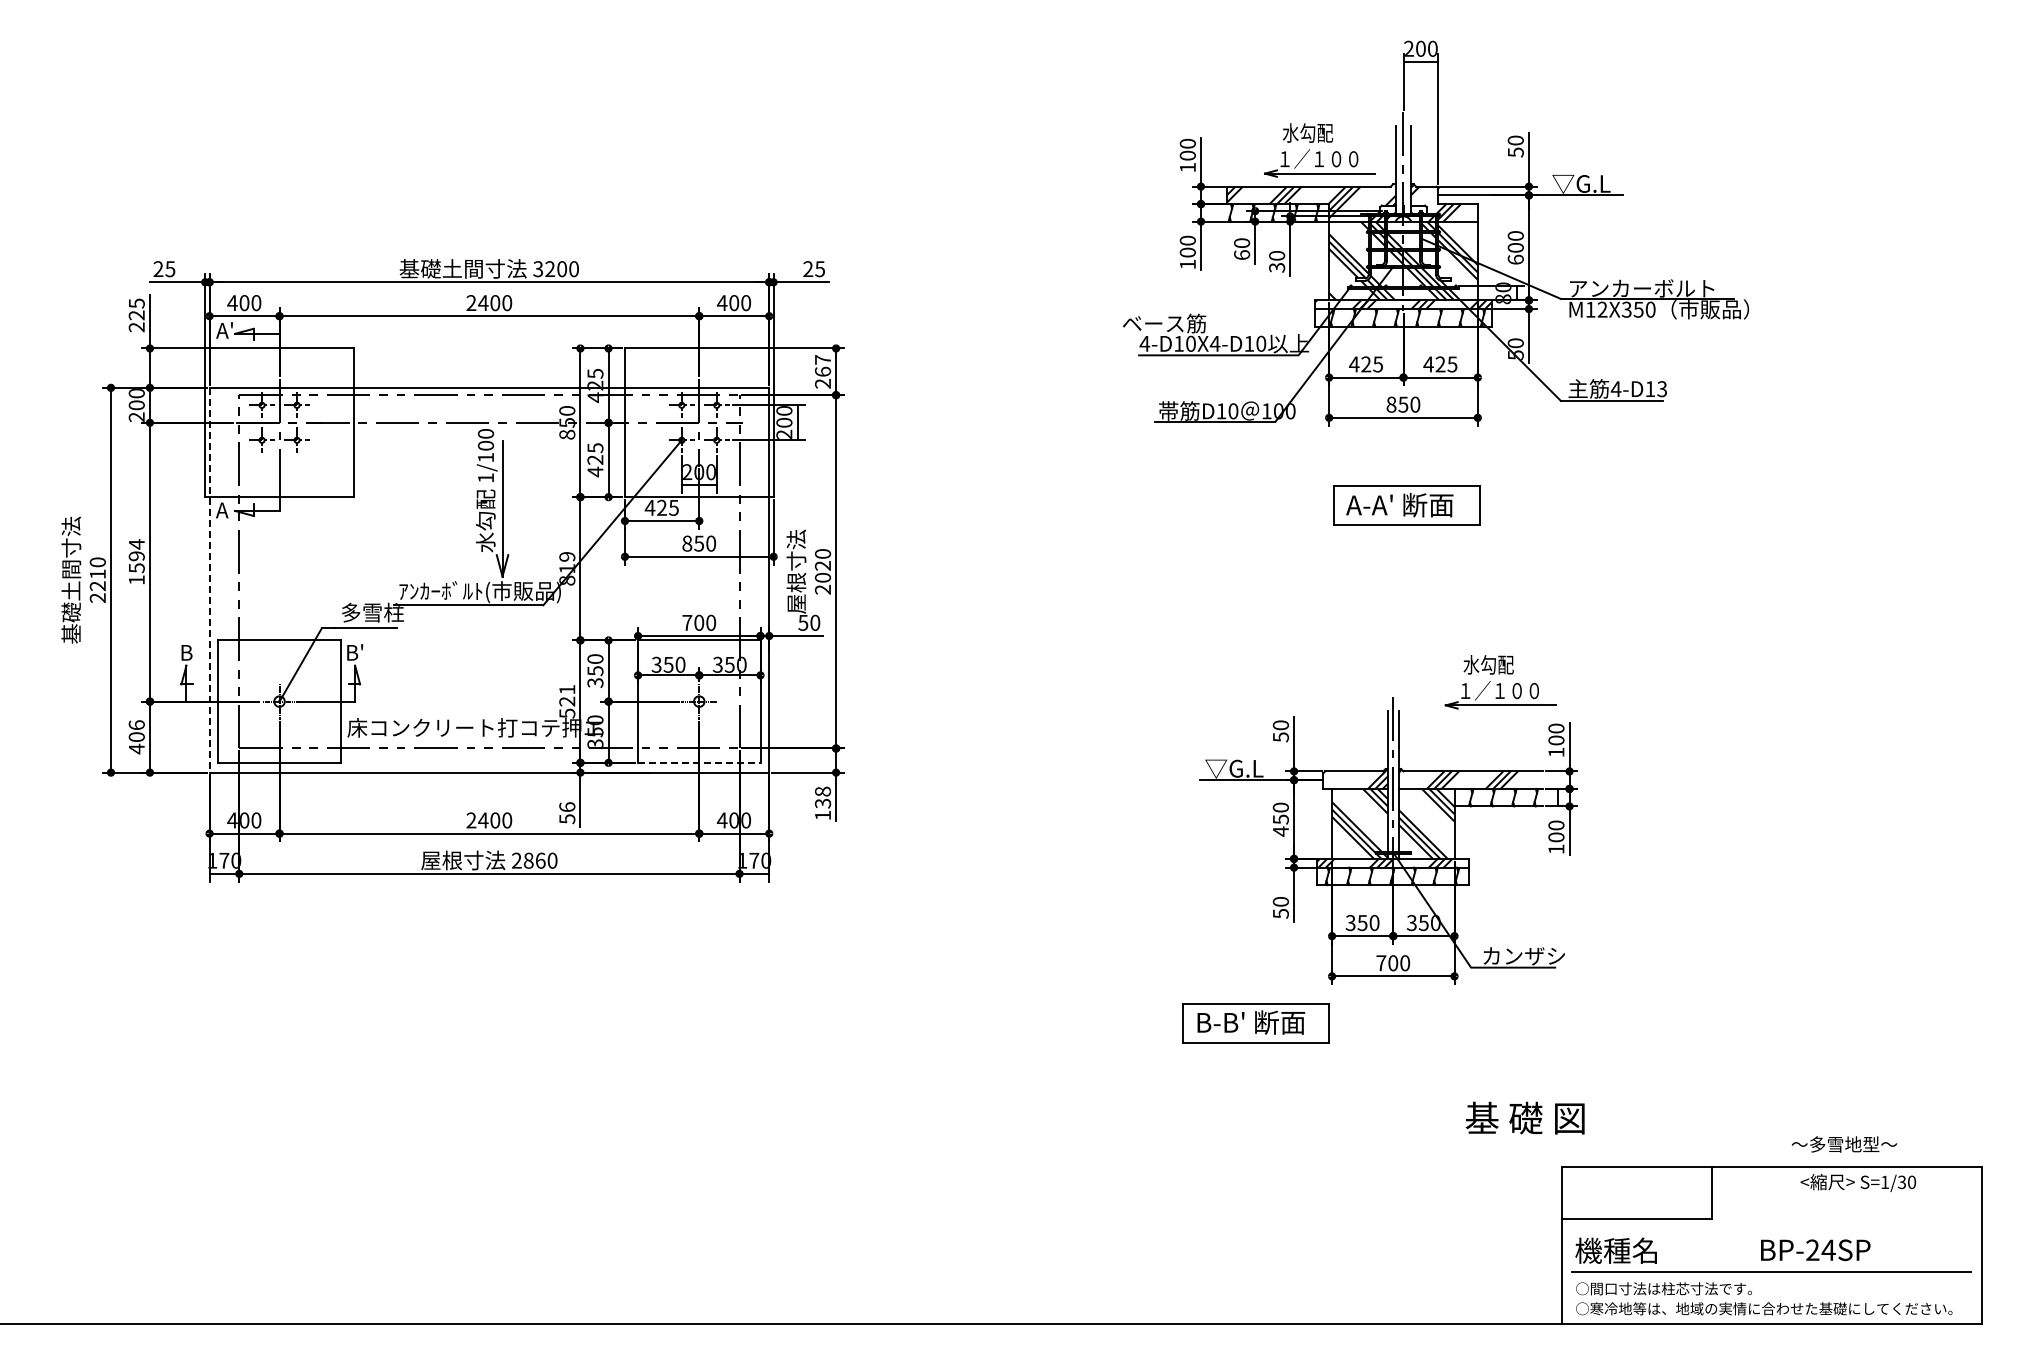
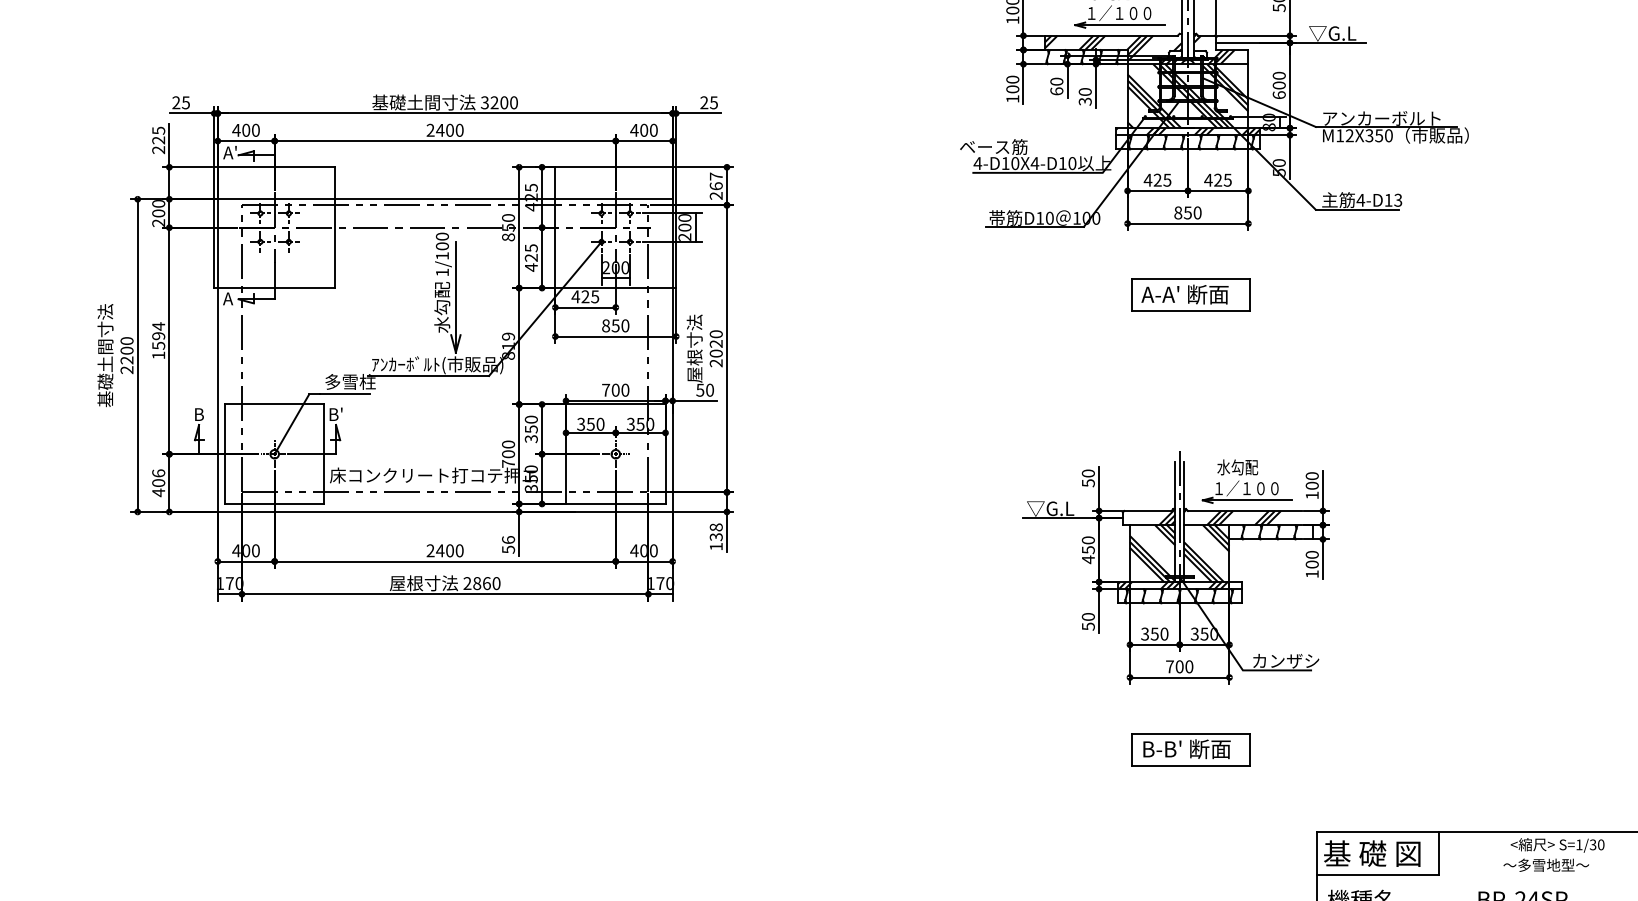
text: (97, 574) -> (126, 350), 2210 -> 2200
line: (209, 580) -> (217, 355), dashed -> solid
part: (1500, 682) -> (1247, 481), moved
text: (567, 701) -> (508, 454), 521 -> 700
line: (699, 762) -> (615, 503), dashed -> solid
part: (1255, 1023) -> (1190, 749), moved
text: (1524, 1117) -> (1371, 853), moved
text: (1843, 1144) -> (1545, 865), moved

